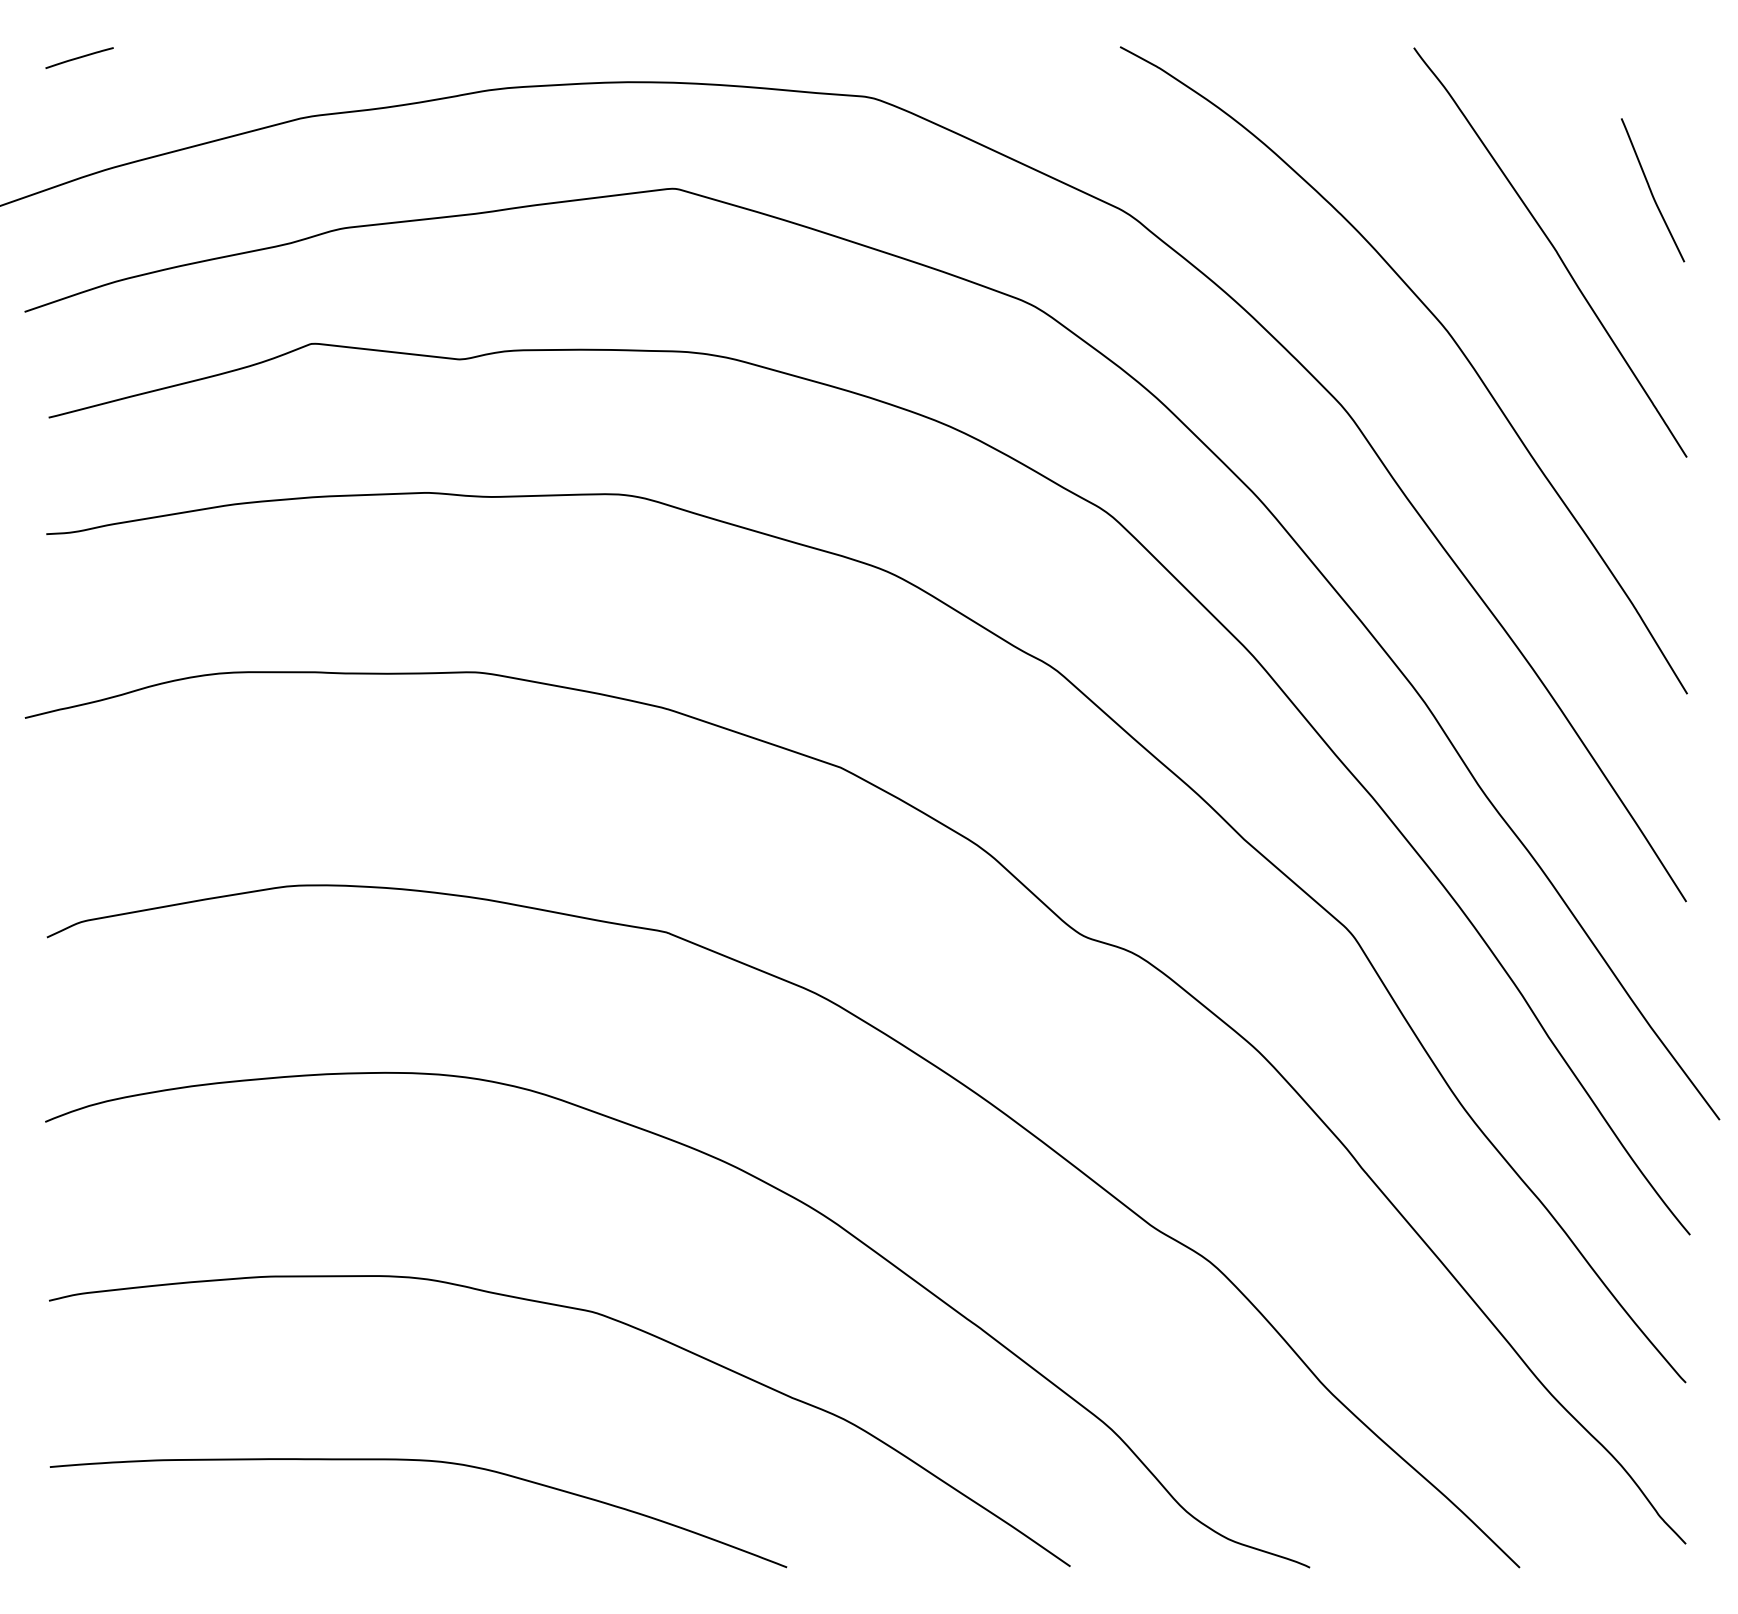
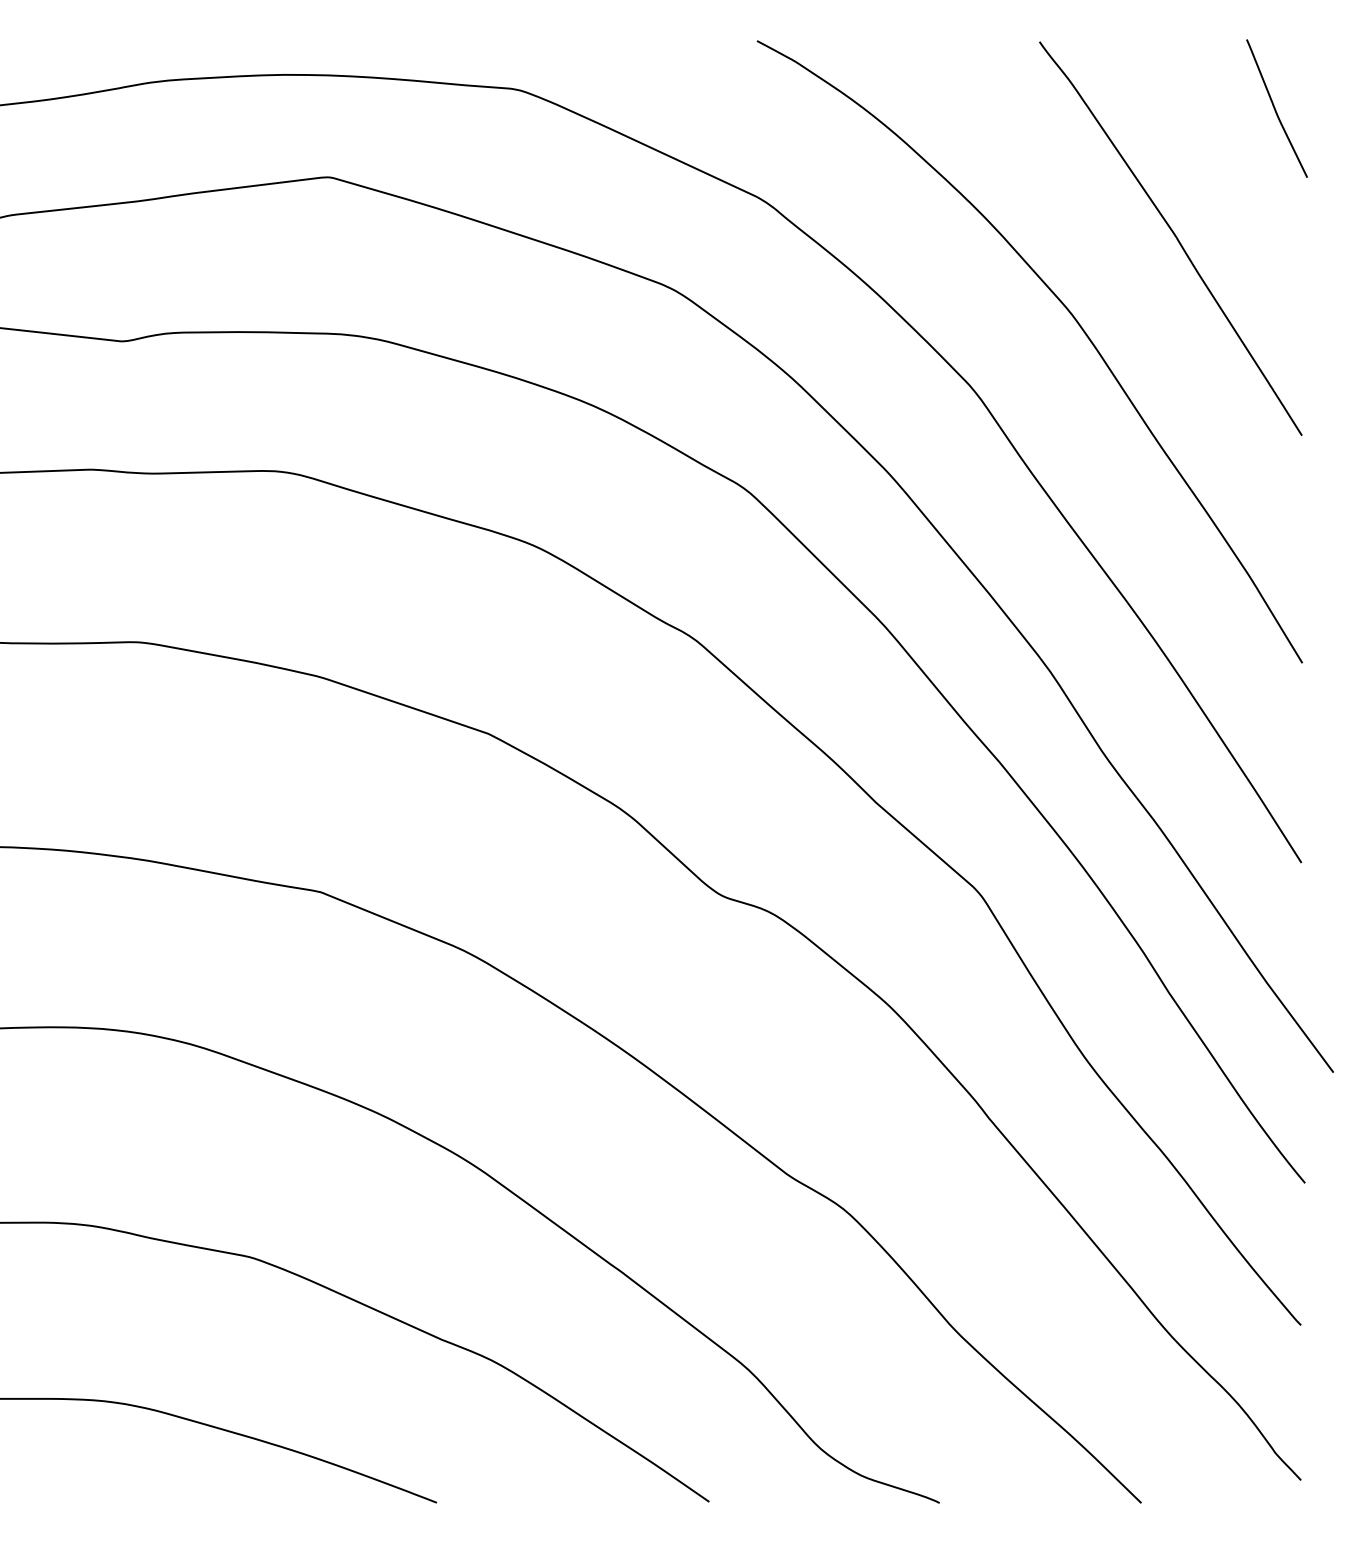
curve: (1651, 190) -> (1275, 108), moved

